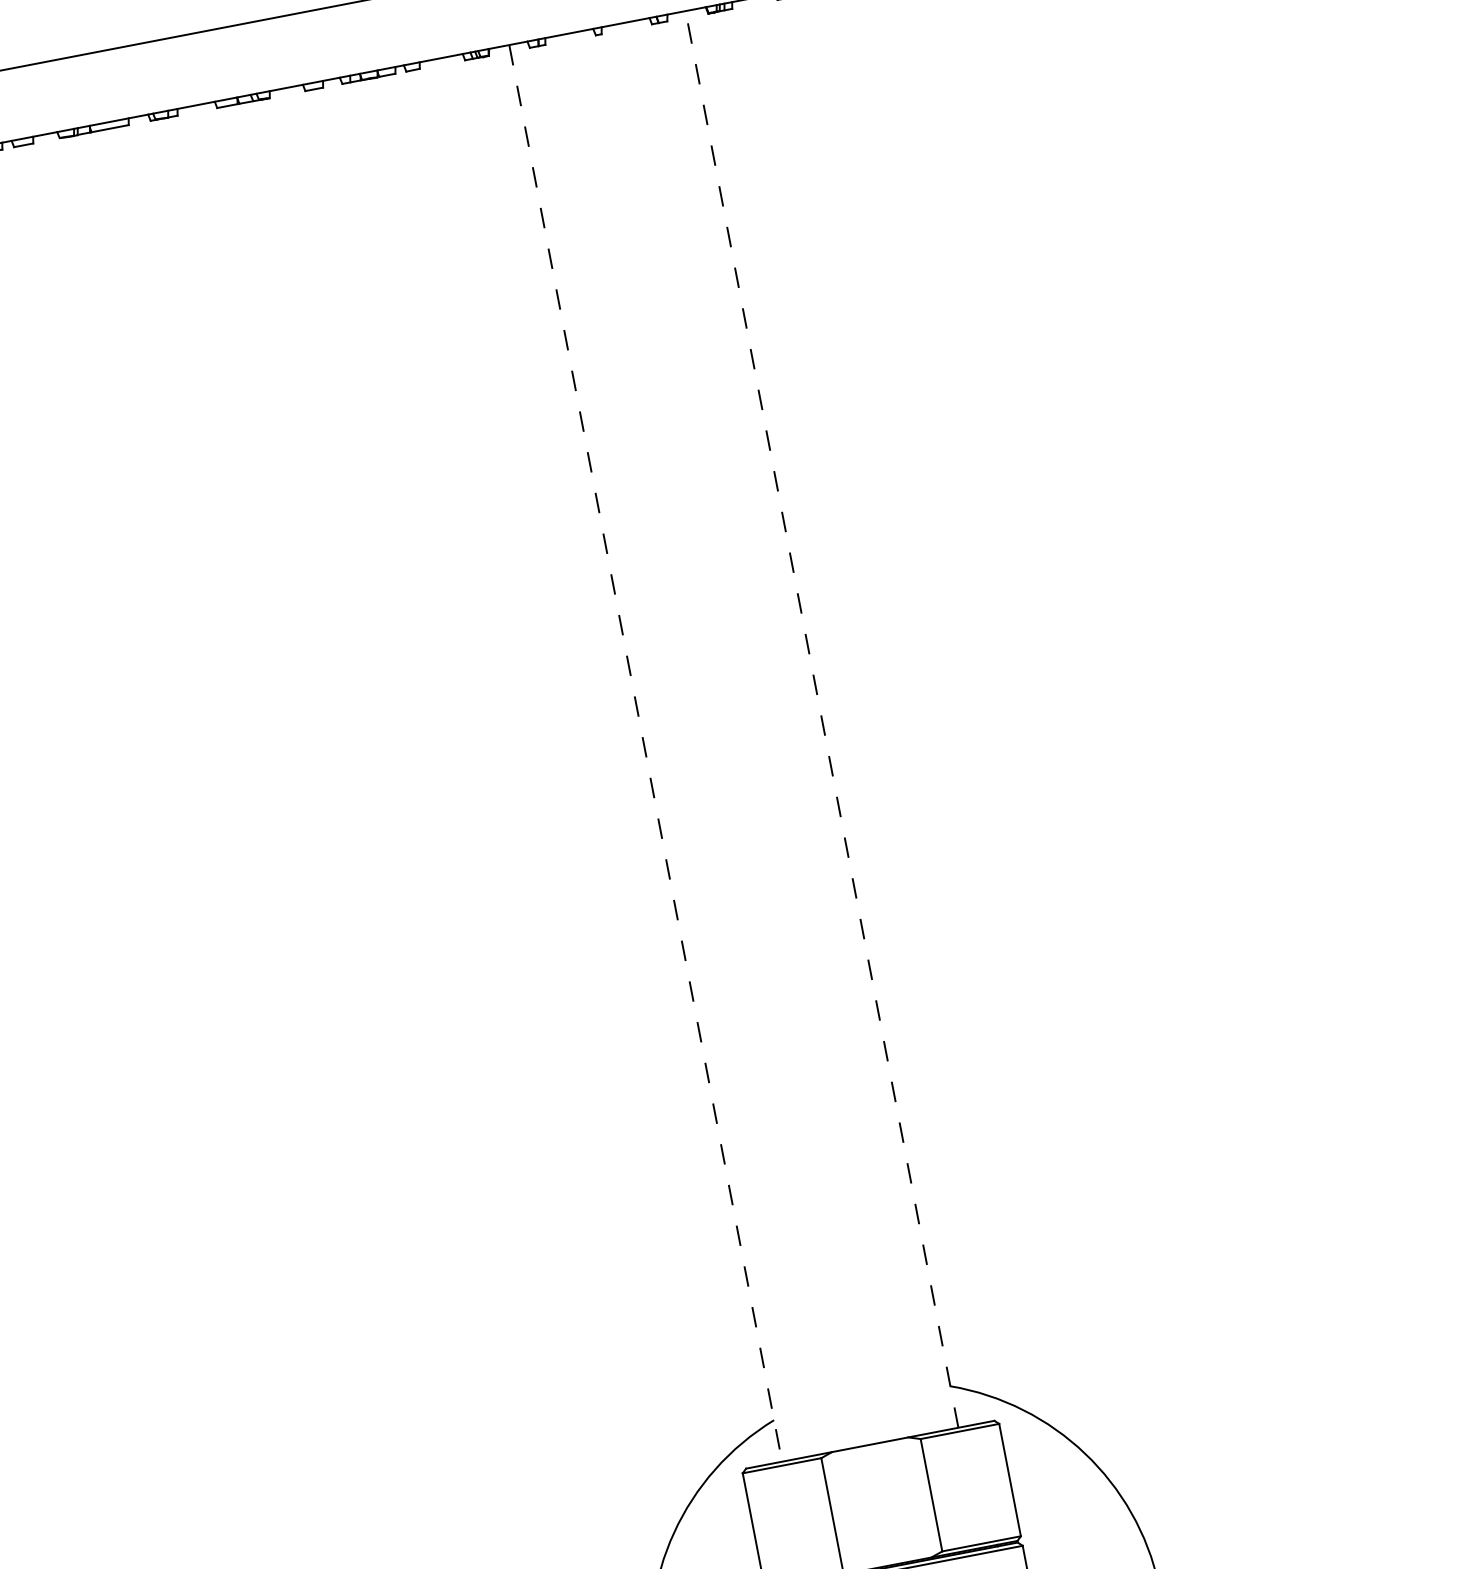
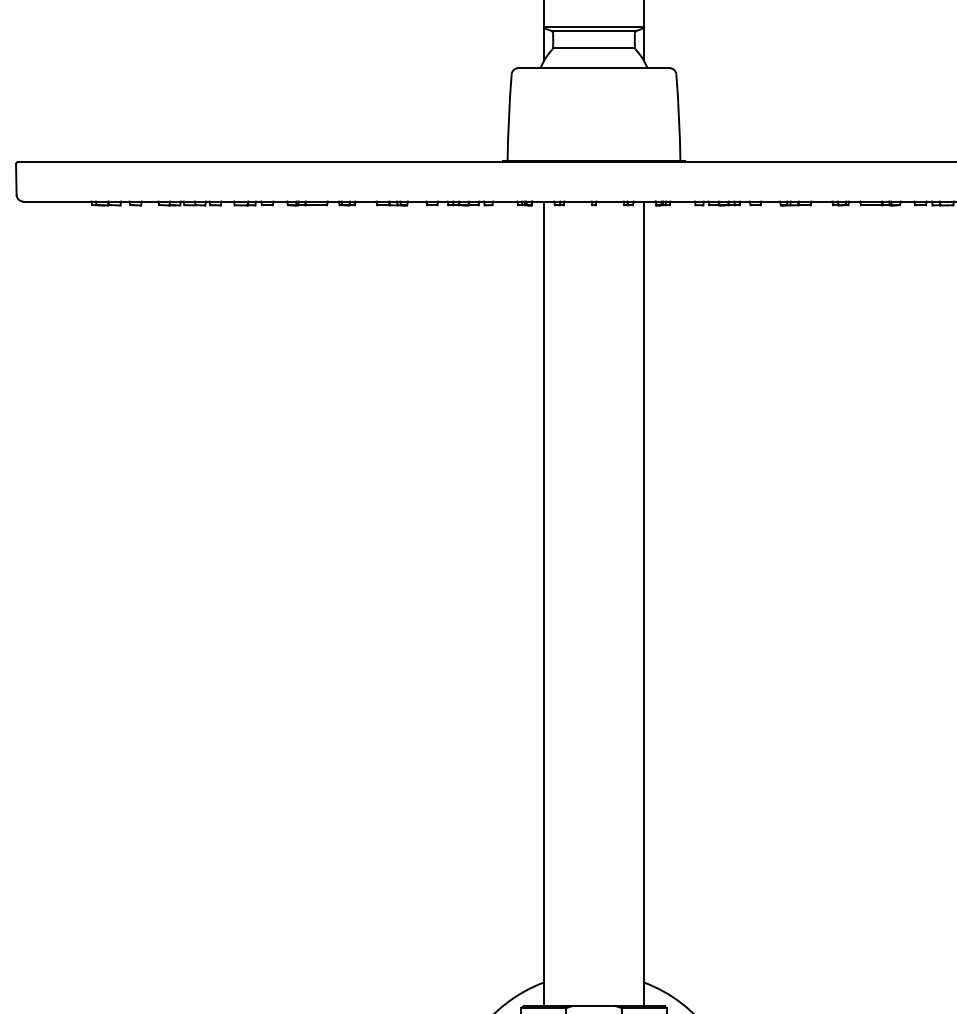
line: (822, 718) -> (644, 603), dashed -> solid
line: (645, 754) -> (543, 604), dashed -> solid

